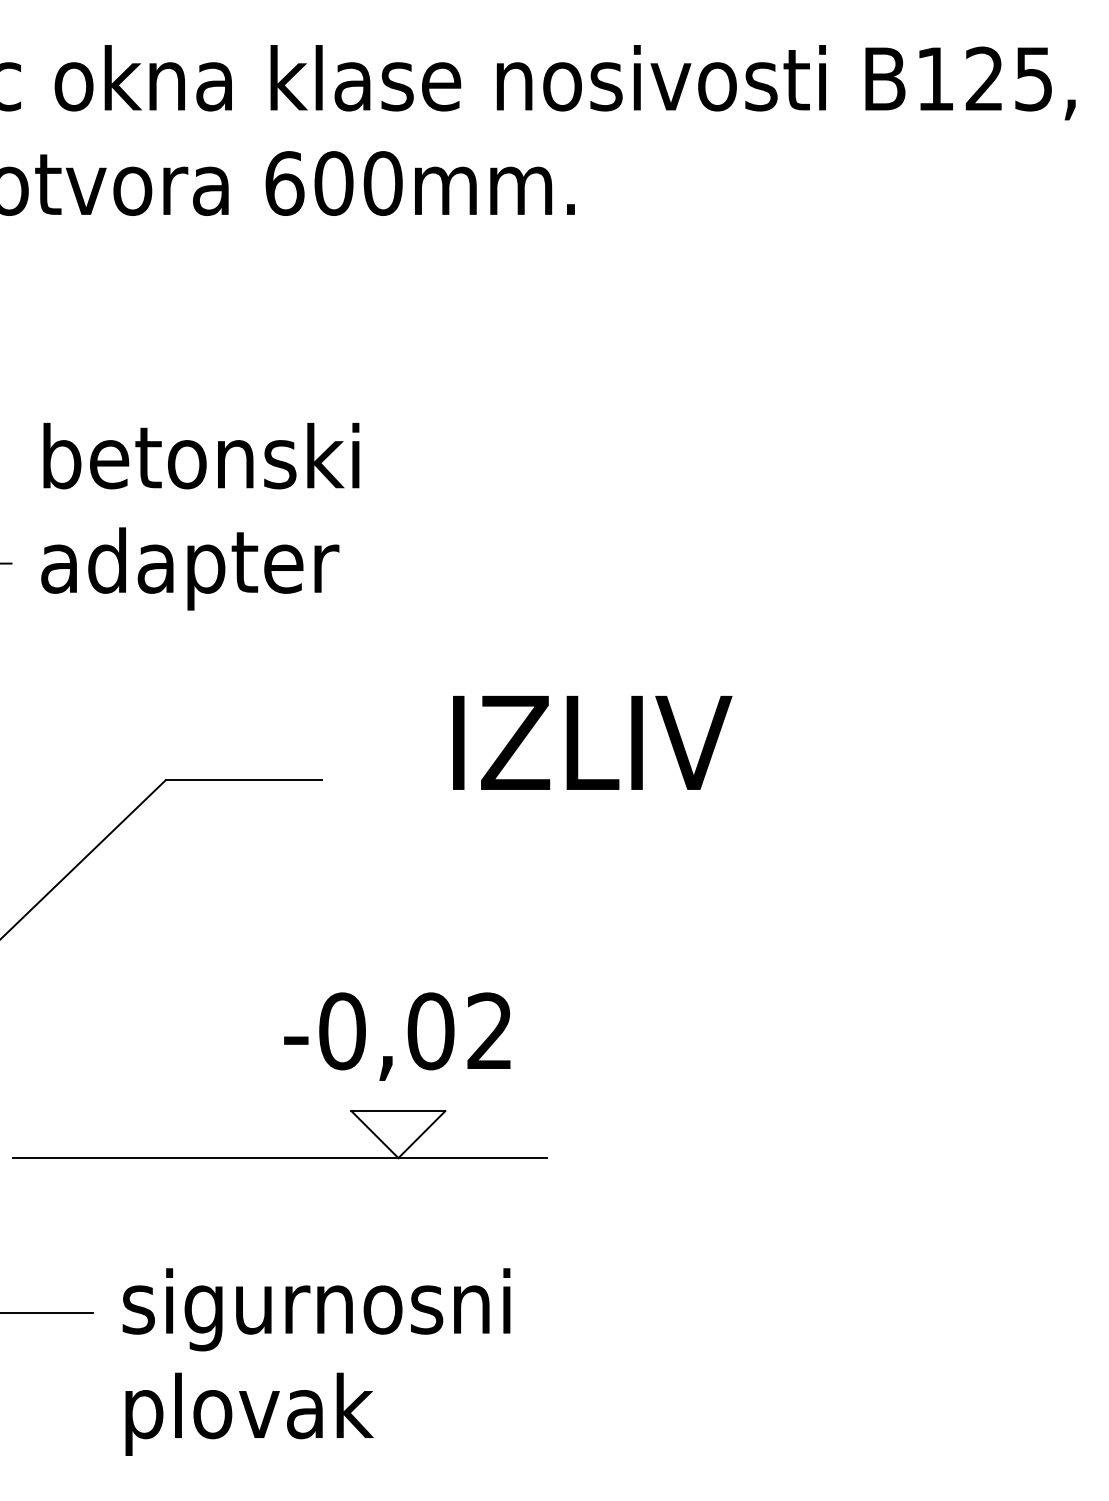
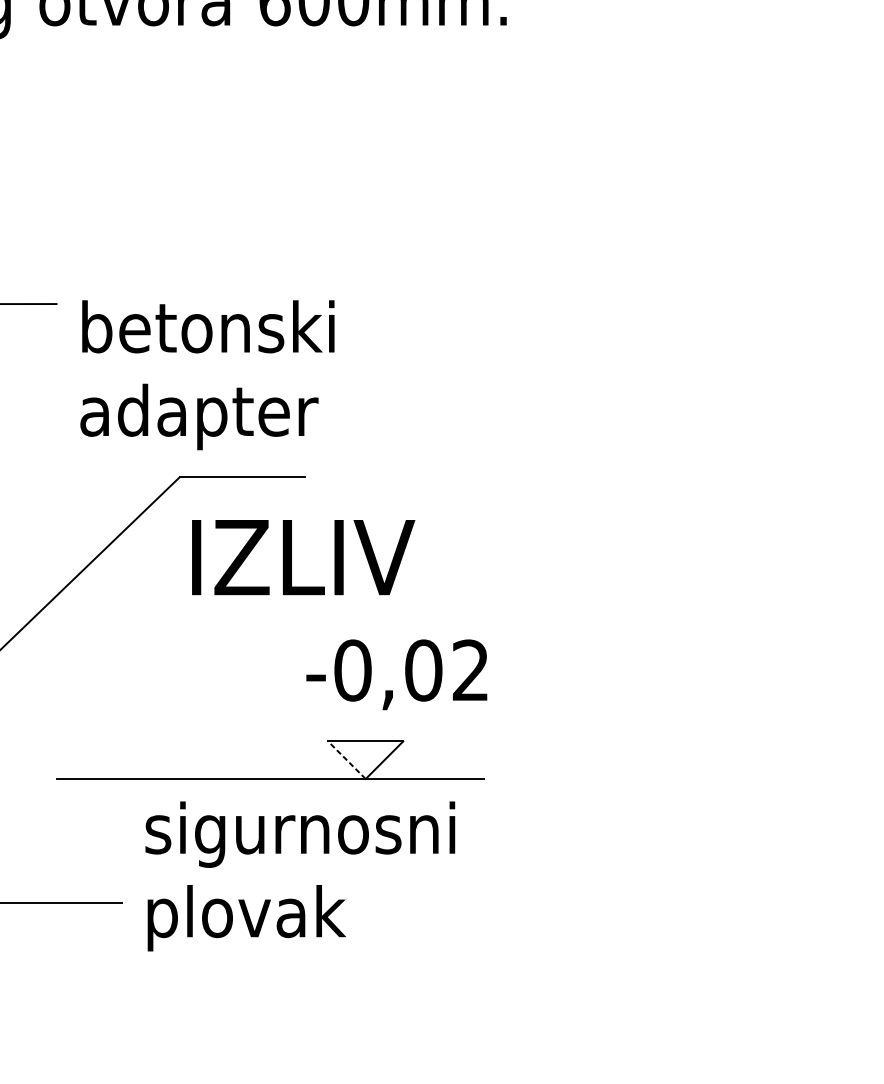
text: (200, 516) -> (207, 375), moved
text: (592, 742) -> (303, 557), moved
text: (397, 1036) -> (396, 674), moved
line: (374, 1134) -> (346, 760), solid -> dashed
text: (316, 1361) -> (300, 875), moved

